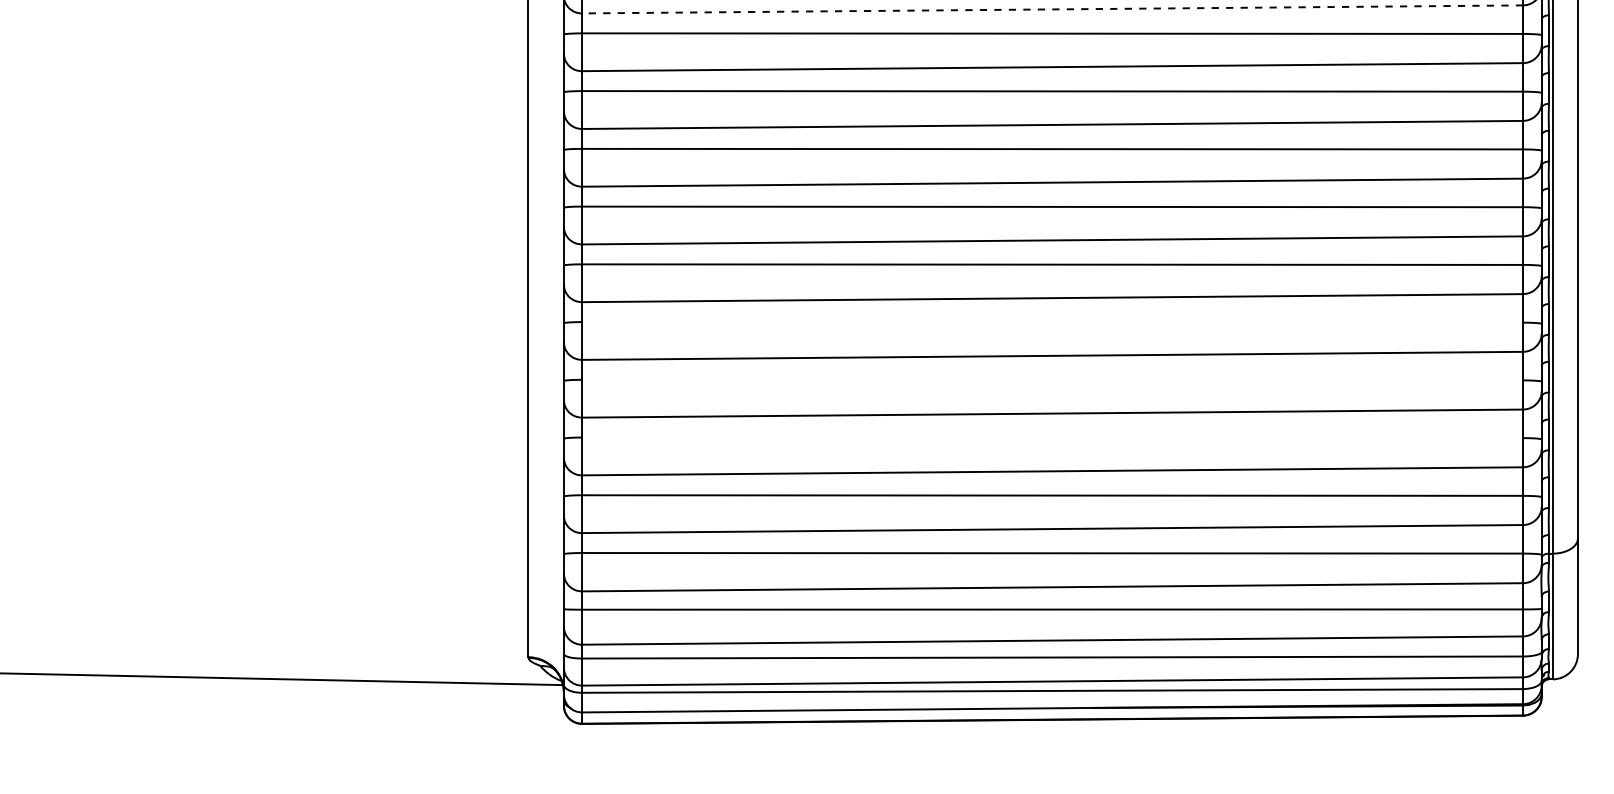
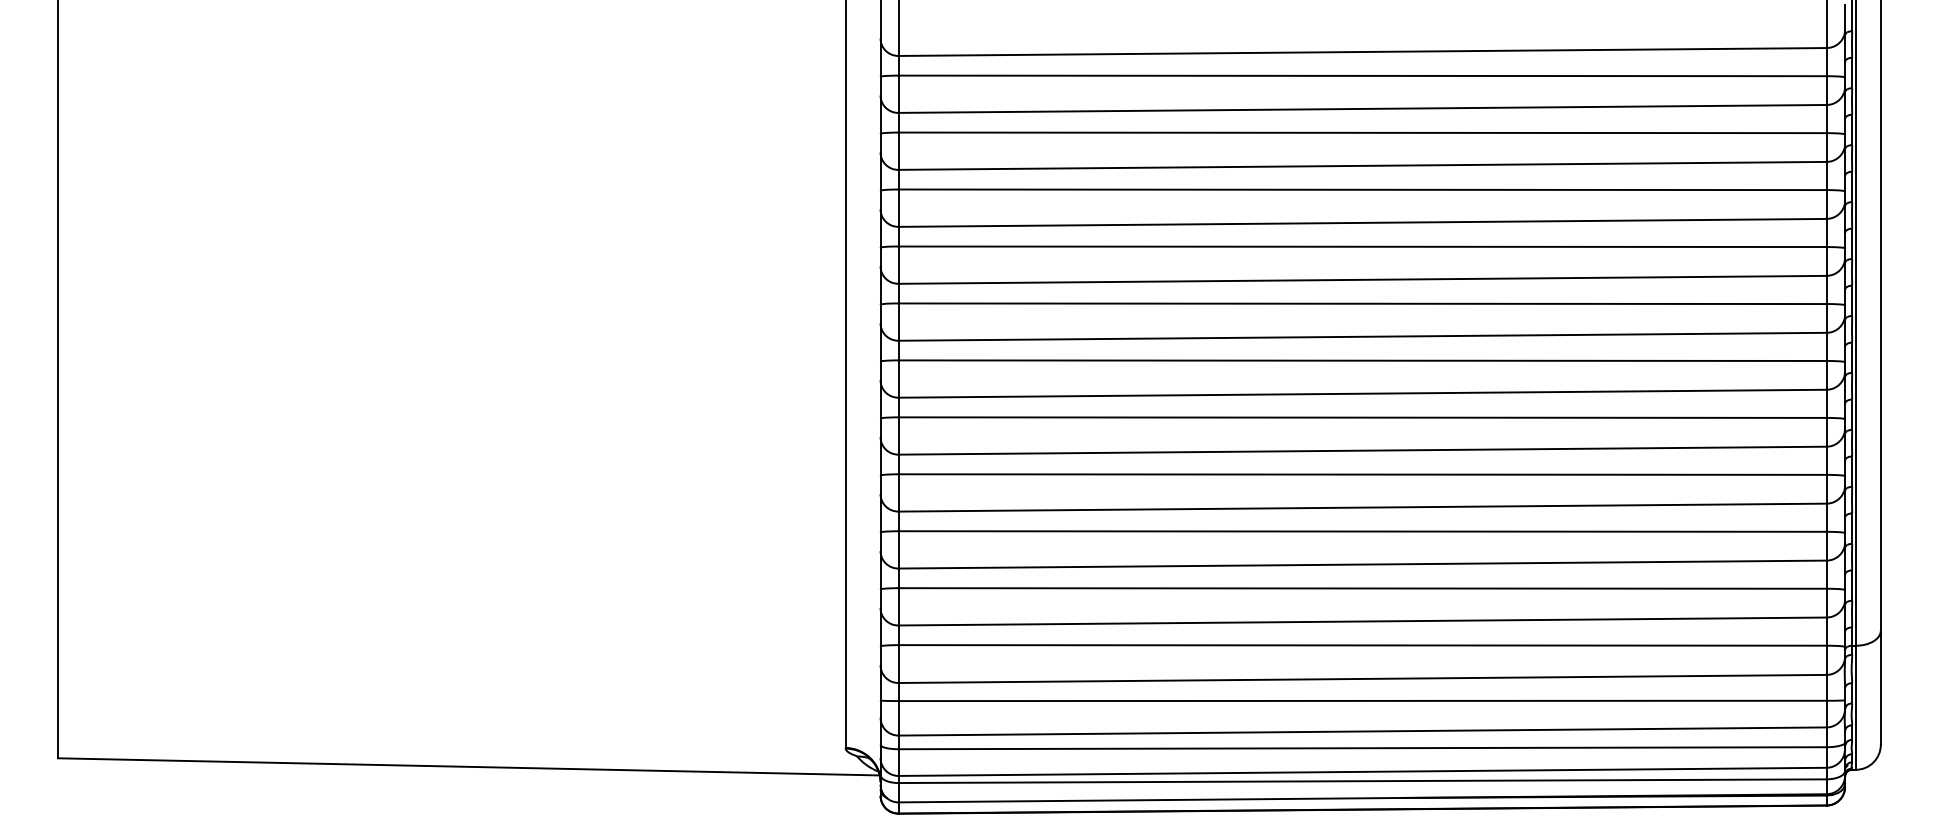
line: (1052, 8) -> (1362, 108), dashed -> solid
line: (1052, 322) -> (1362, 417), added
line: (1052, 380) -> (1362, 474), added
line: (1052, 437) -> (1362, 531), added

